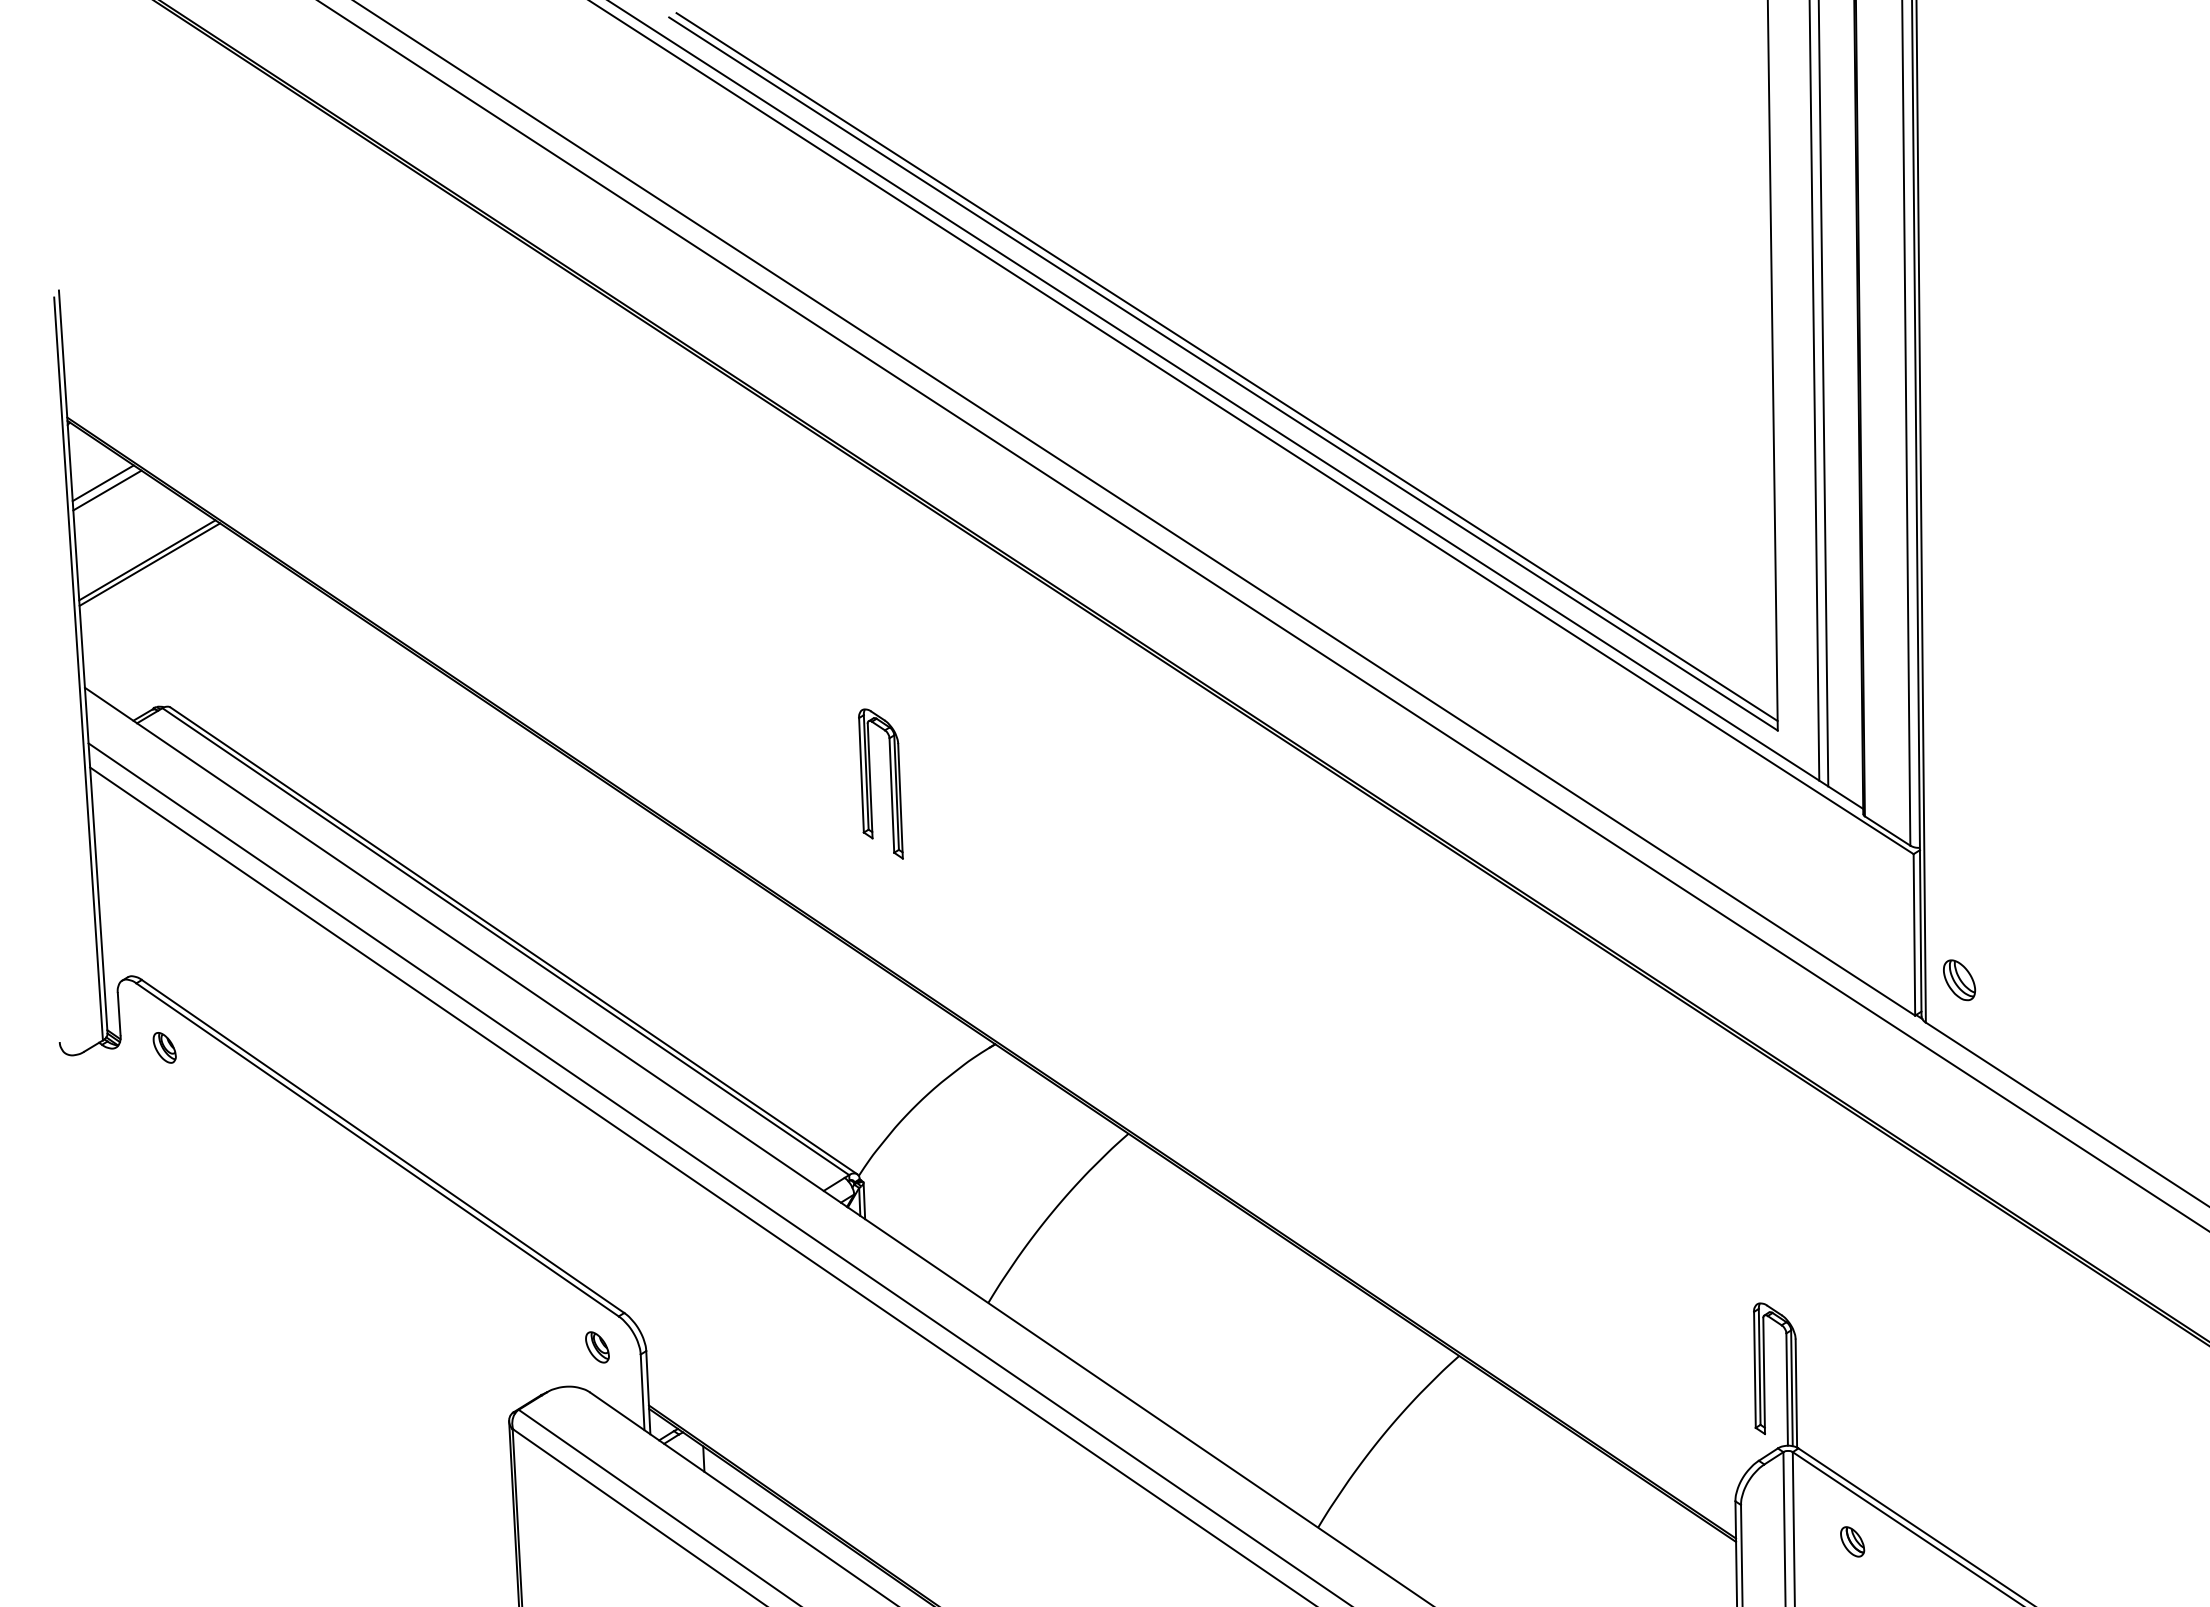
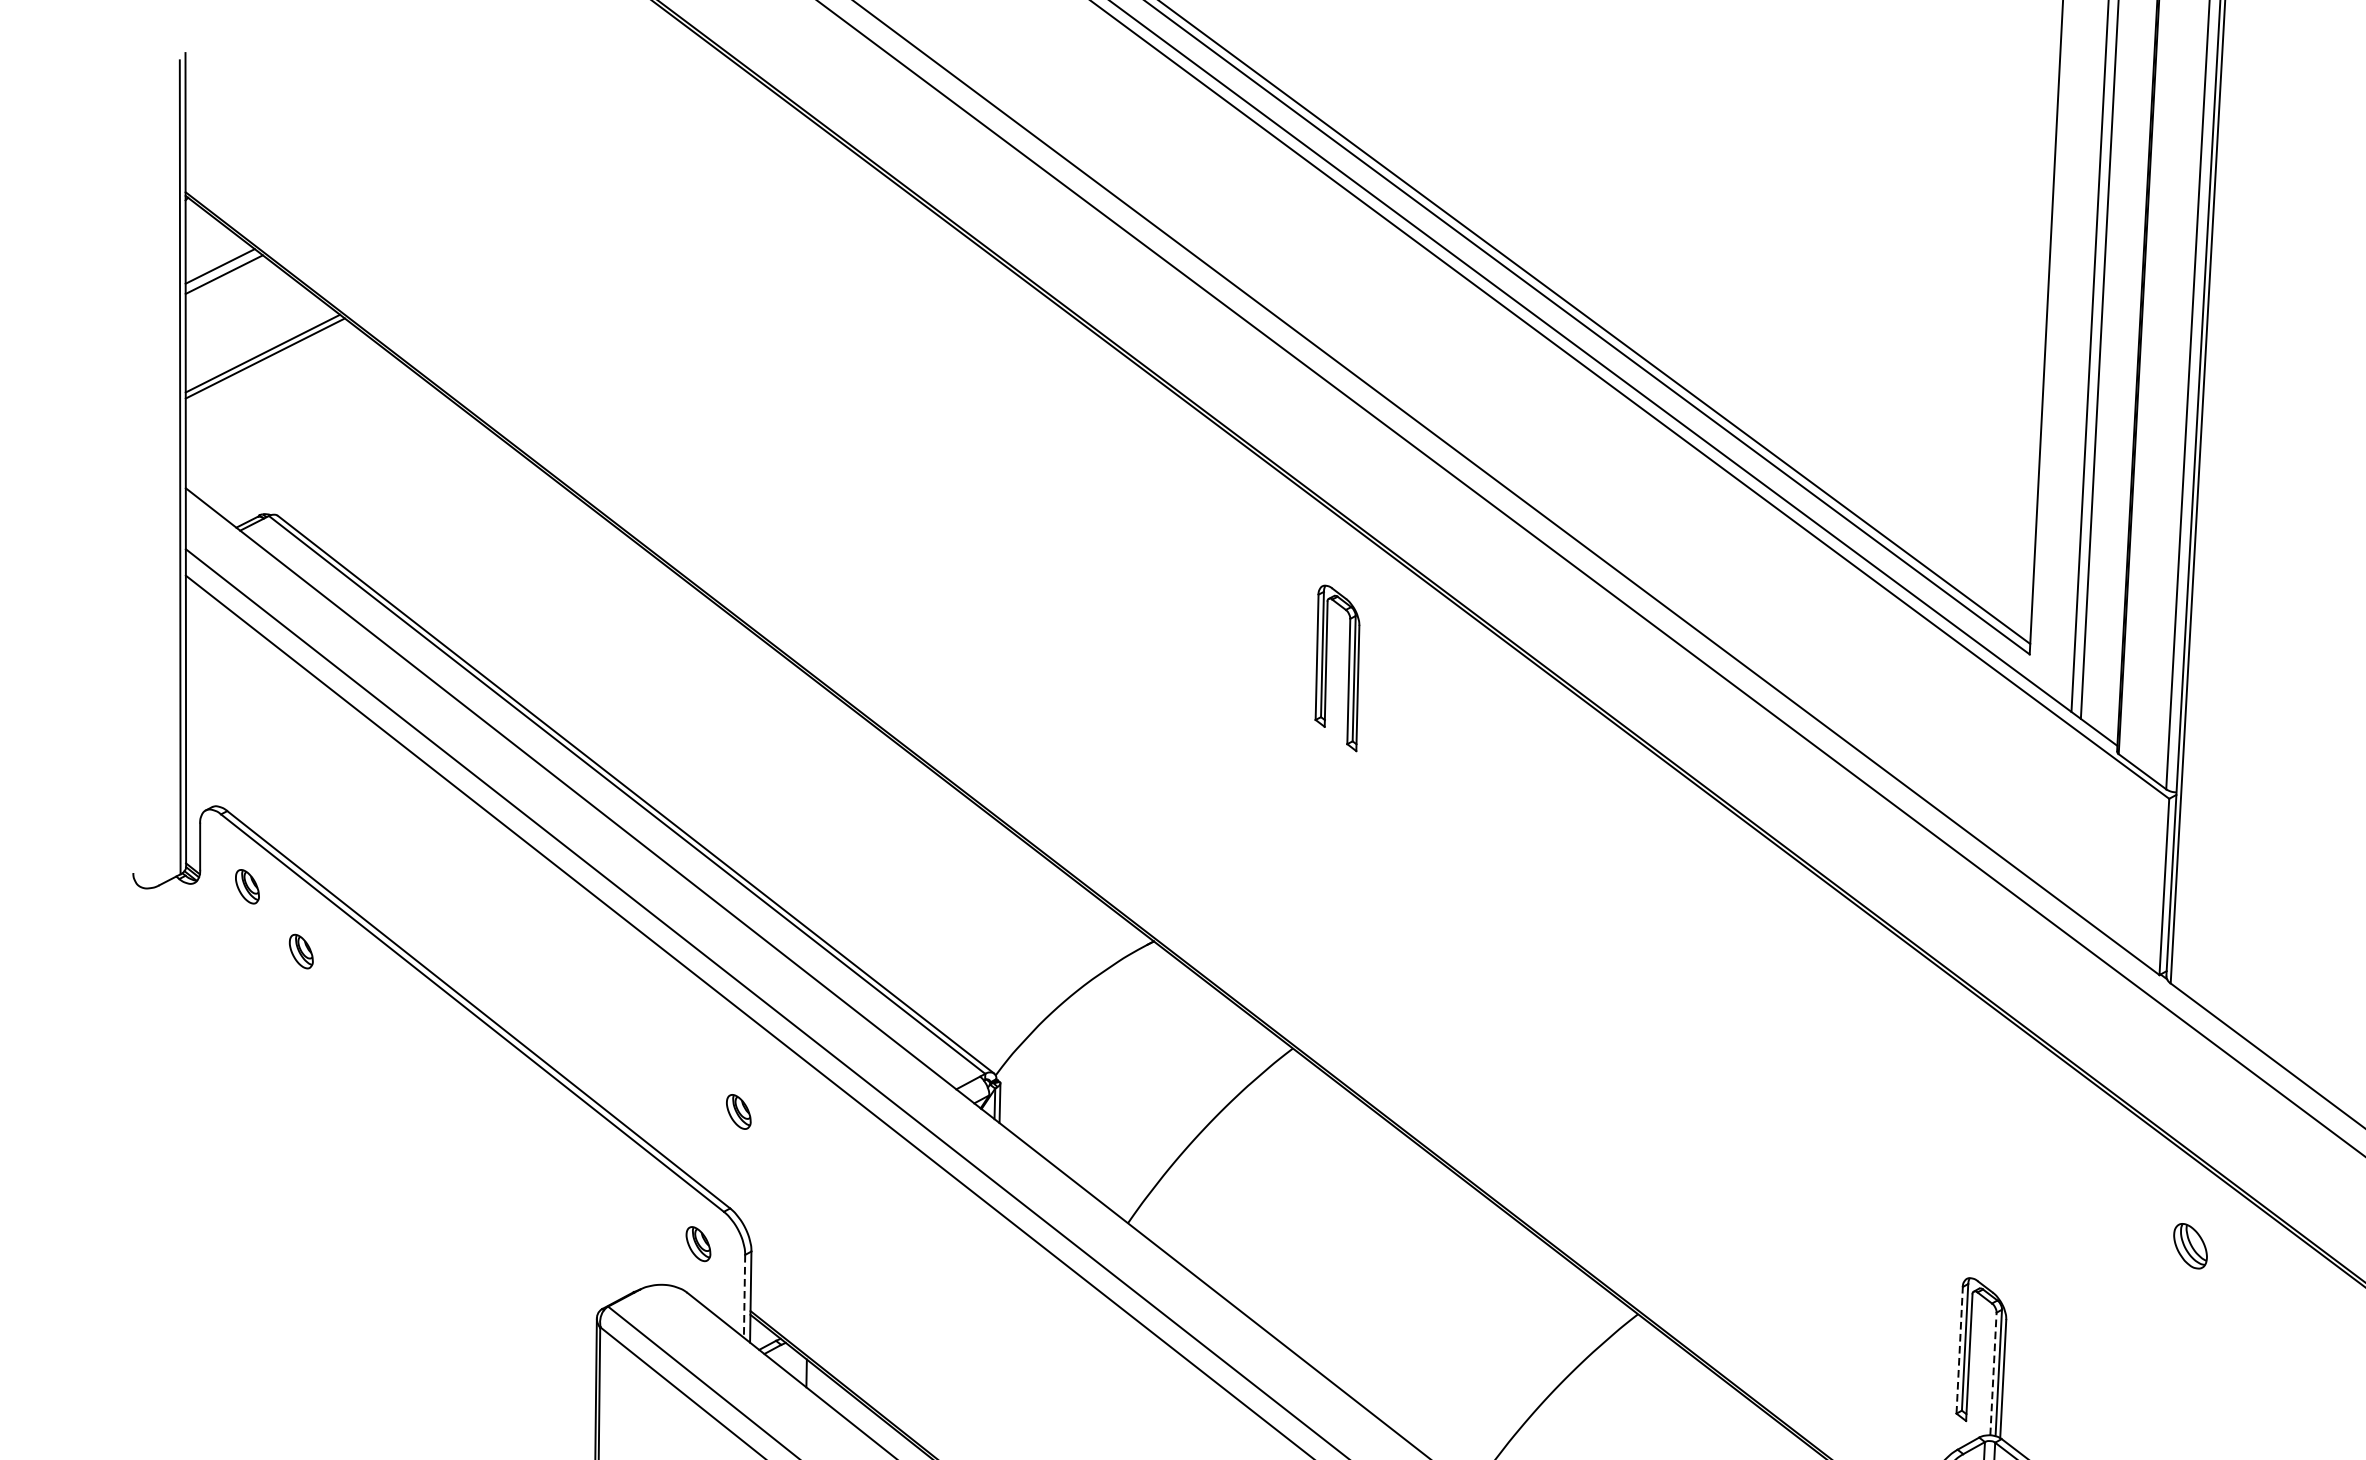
part: (871, 783) -> (1327, 666), moved
part: (1959, 980) -> (2190, 1246), moved
part: (217, 1103) -> (301, 951), added
part: (626, 1224) -> (738, 1112), added
line: (1754, 1369) -> (1959, 1349), solid -> dashed
line: (1787, 1389) -> (1993, 1373), solid -> dashed
line: (642, 1392) -> (744, 1296), solid -> dashed

